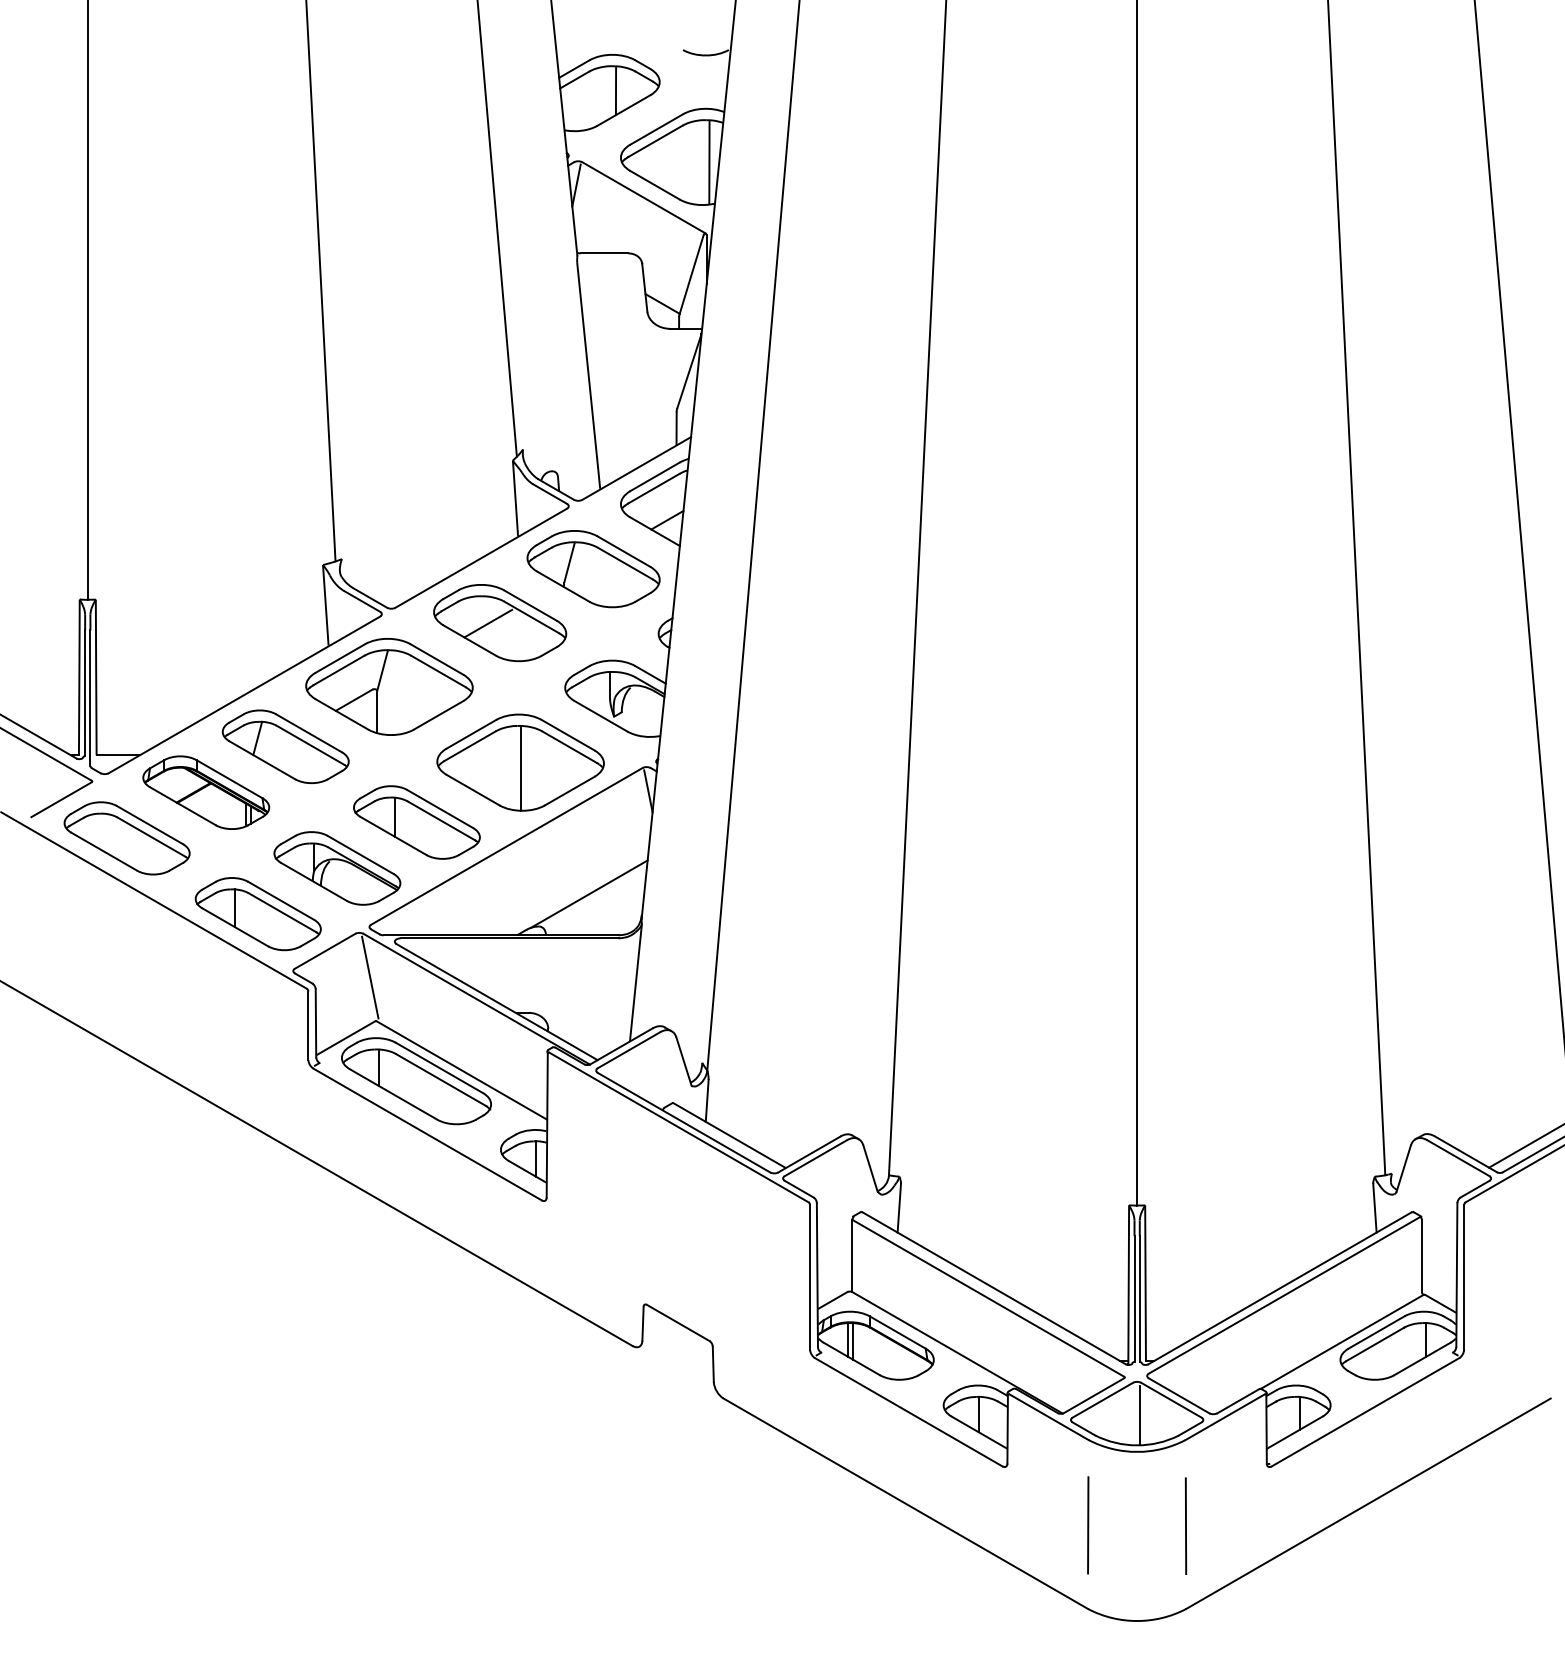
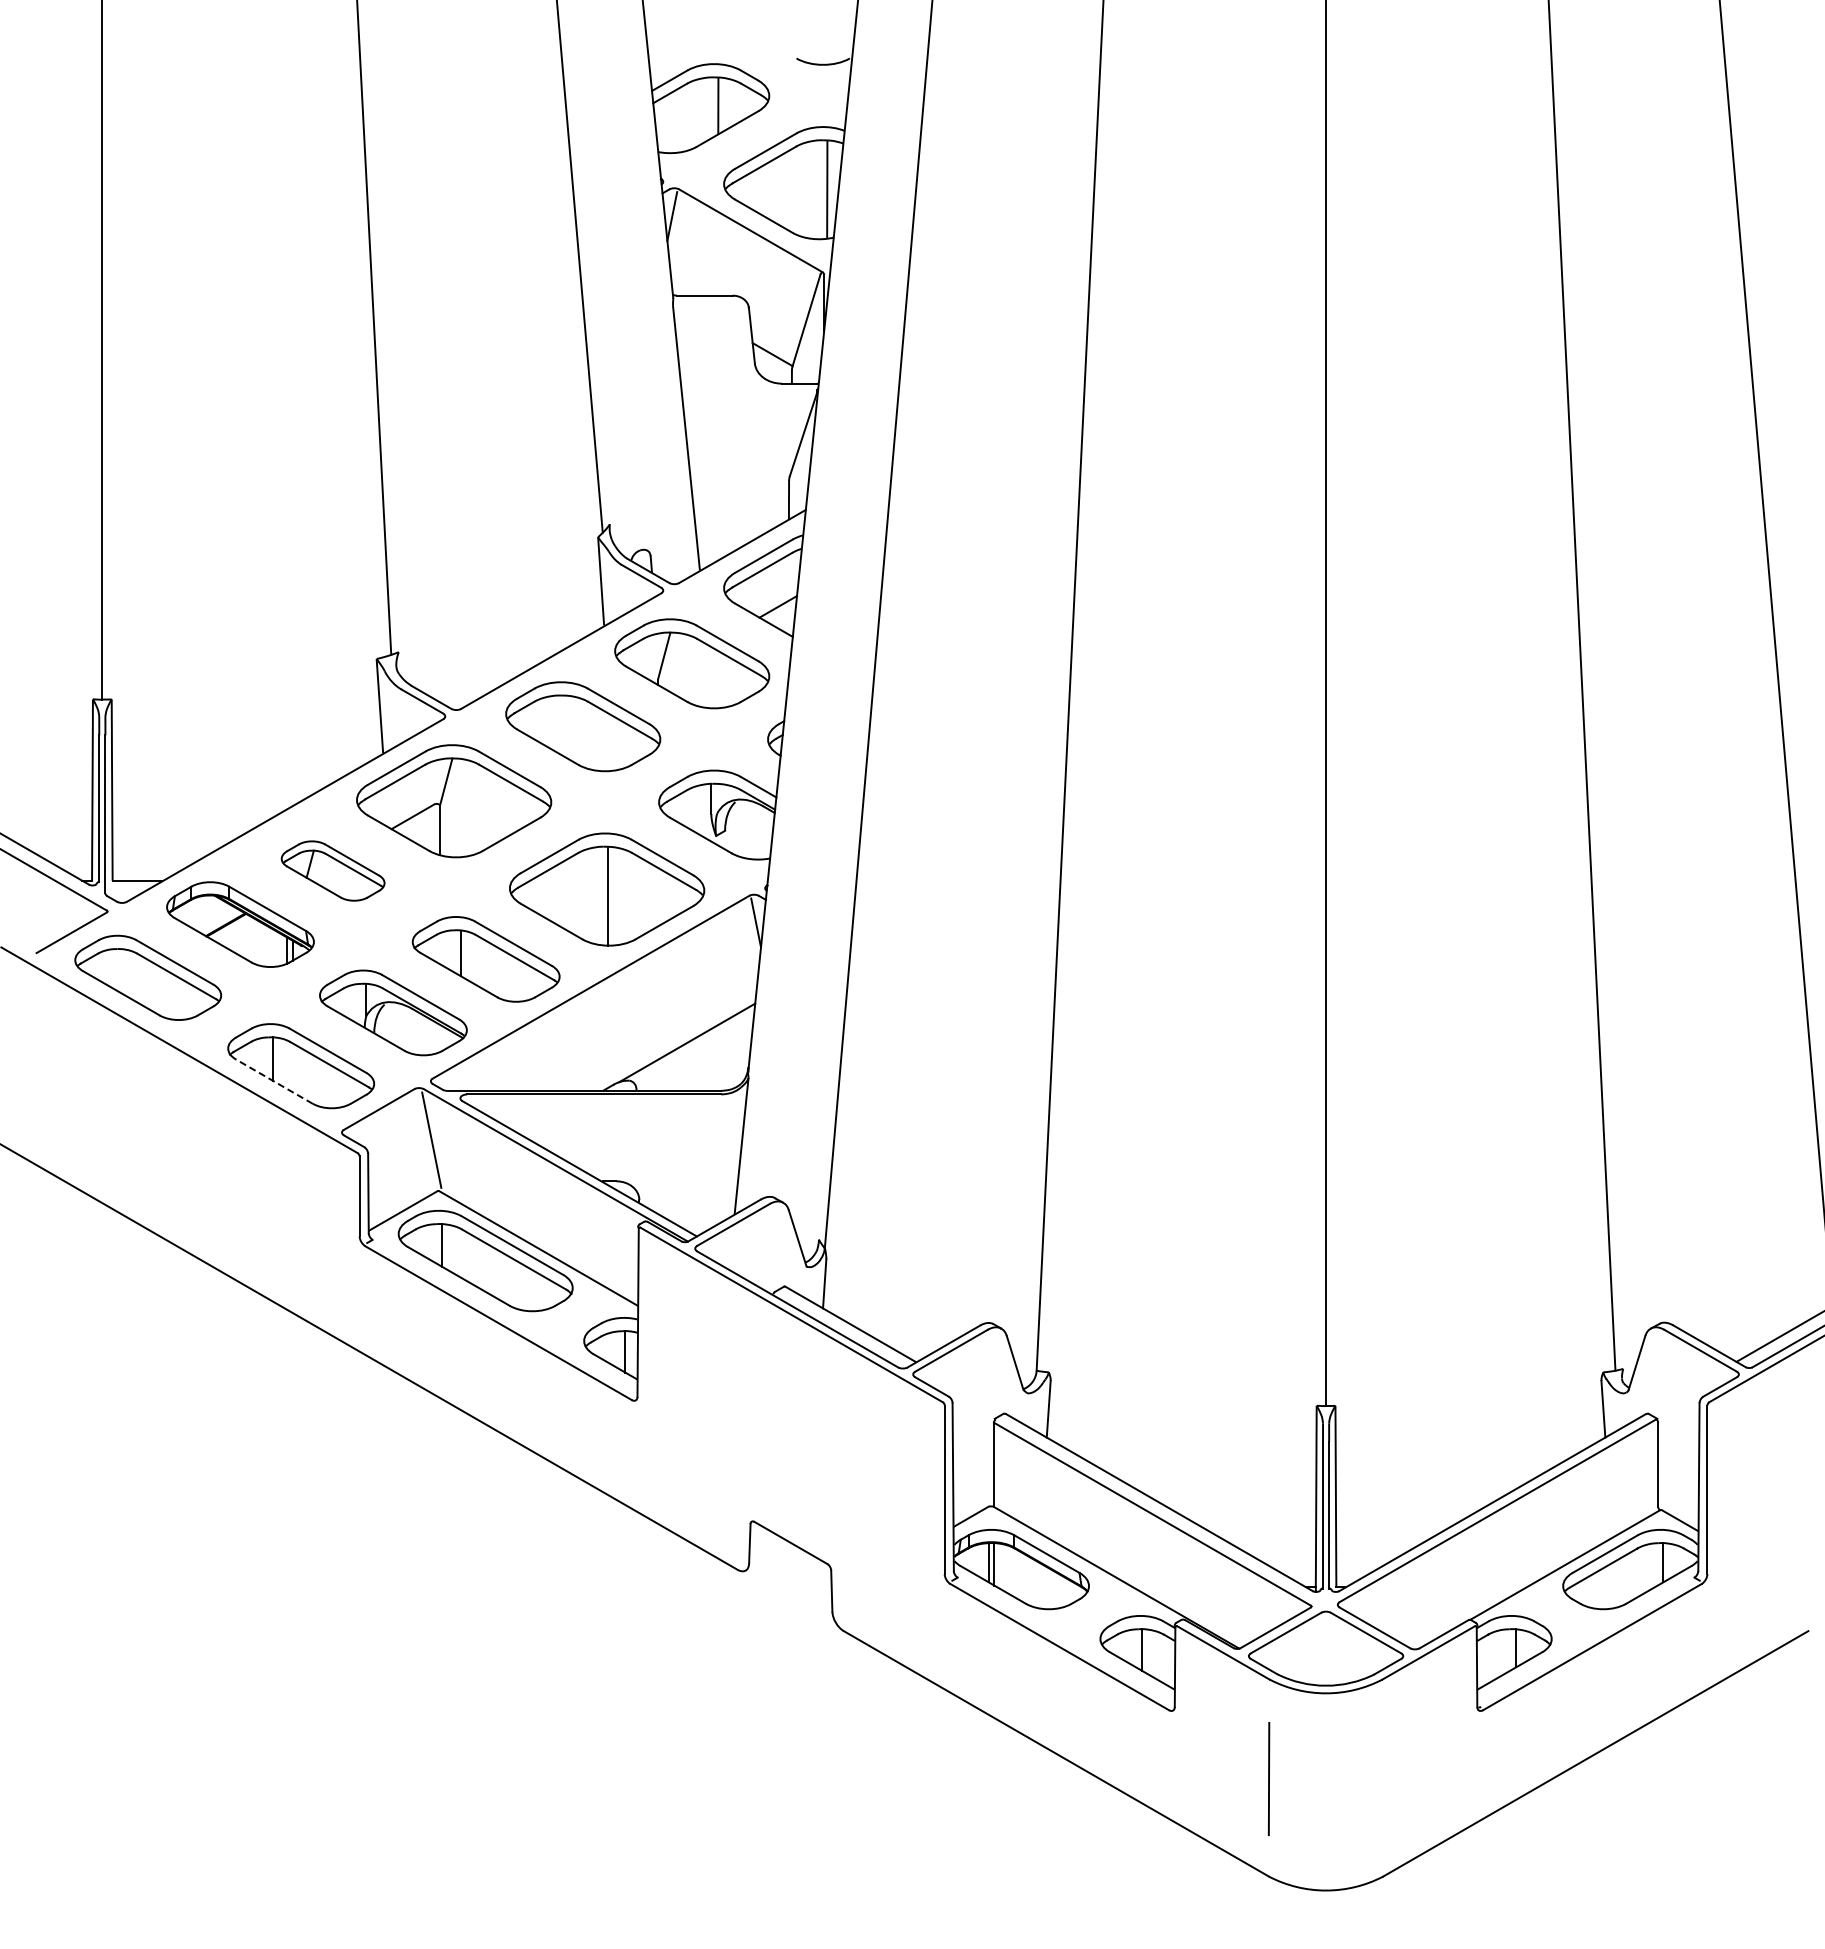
line: (488, 623) -> (569, 727), removed
part: (285, 746) -> (332, 870), size x0.7
line: (234, 927) -> (273, 1081), solid -> dashed
line: (1139, 1415) -> (1328, 1650), removed
line: (1185, 1525) -> (1382, 1779), removed

